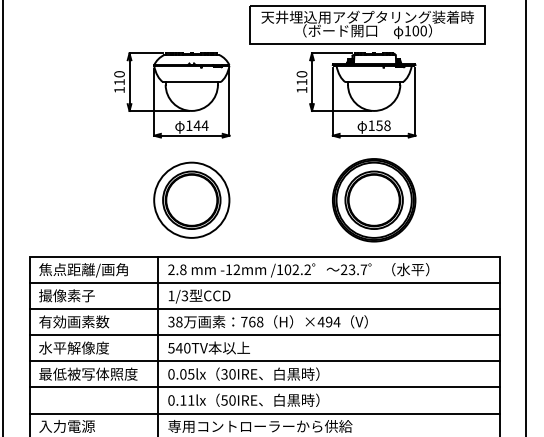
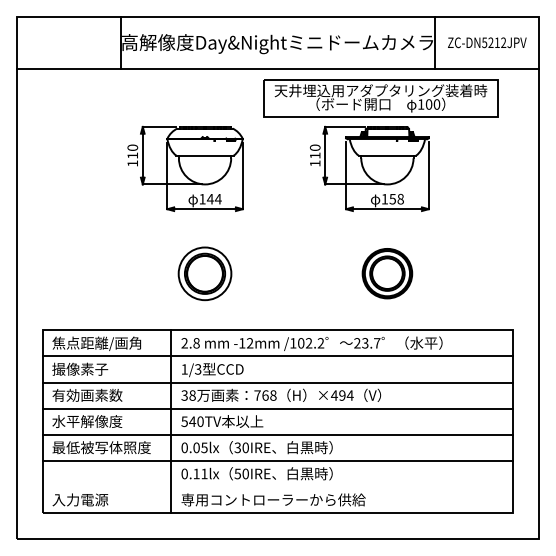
part: (191, 200) -> (204, 273), size x0.7
part: (374, 200) -> (387, 273), size x0.6
line: (264, 414) -> (277, 487), removed

